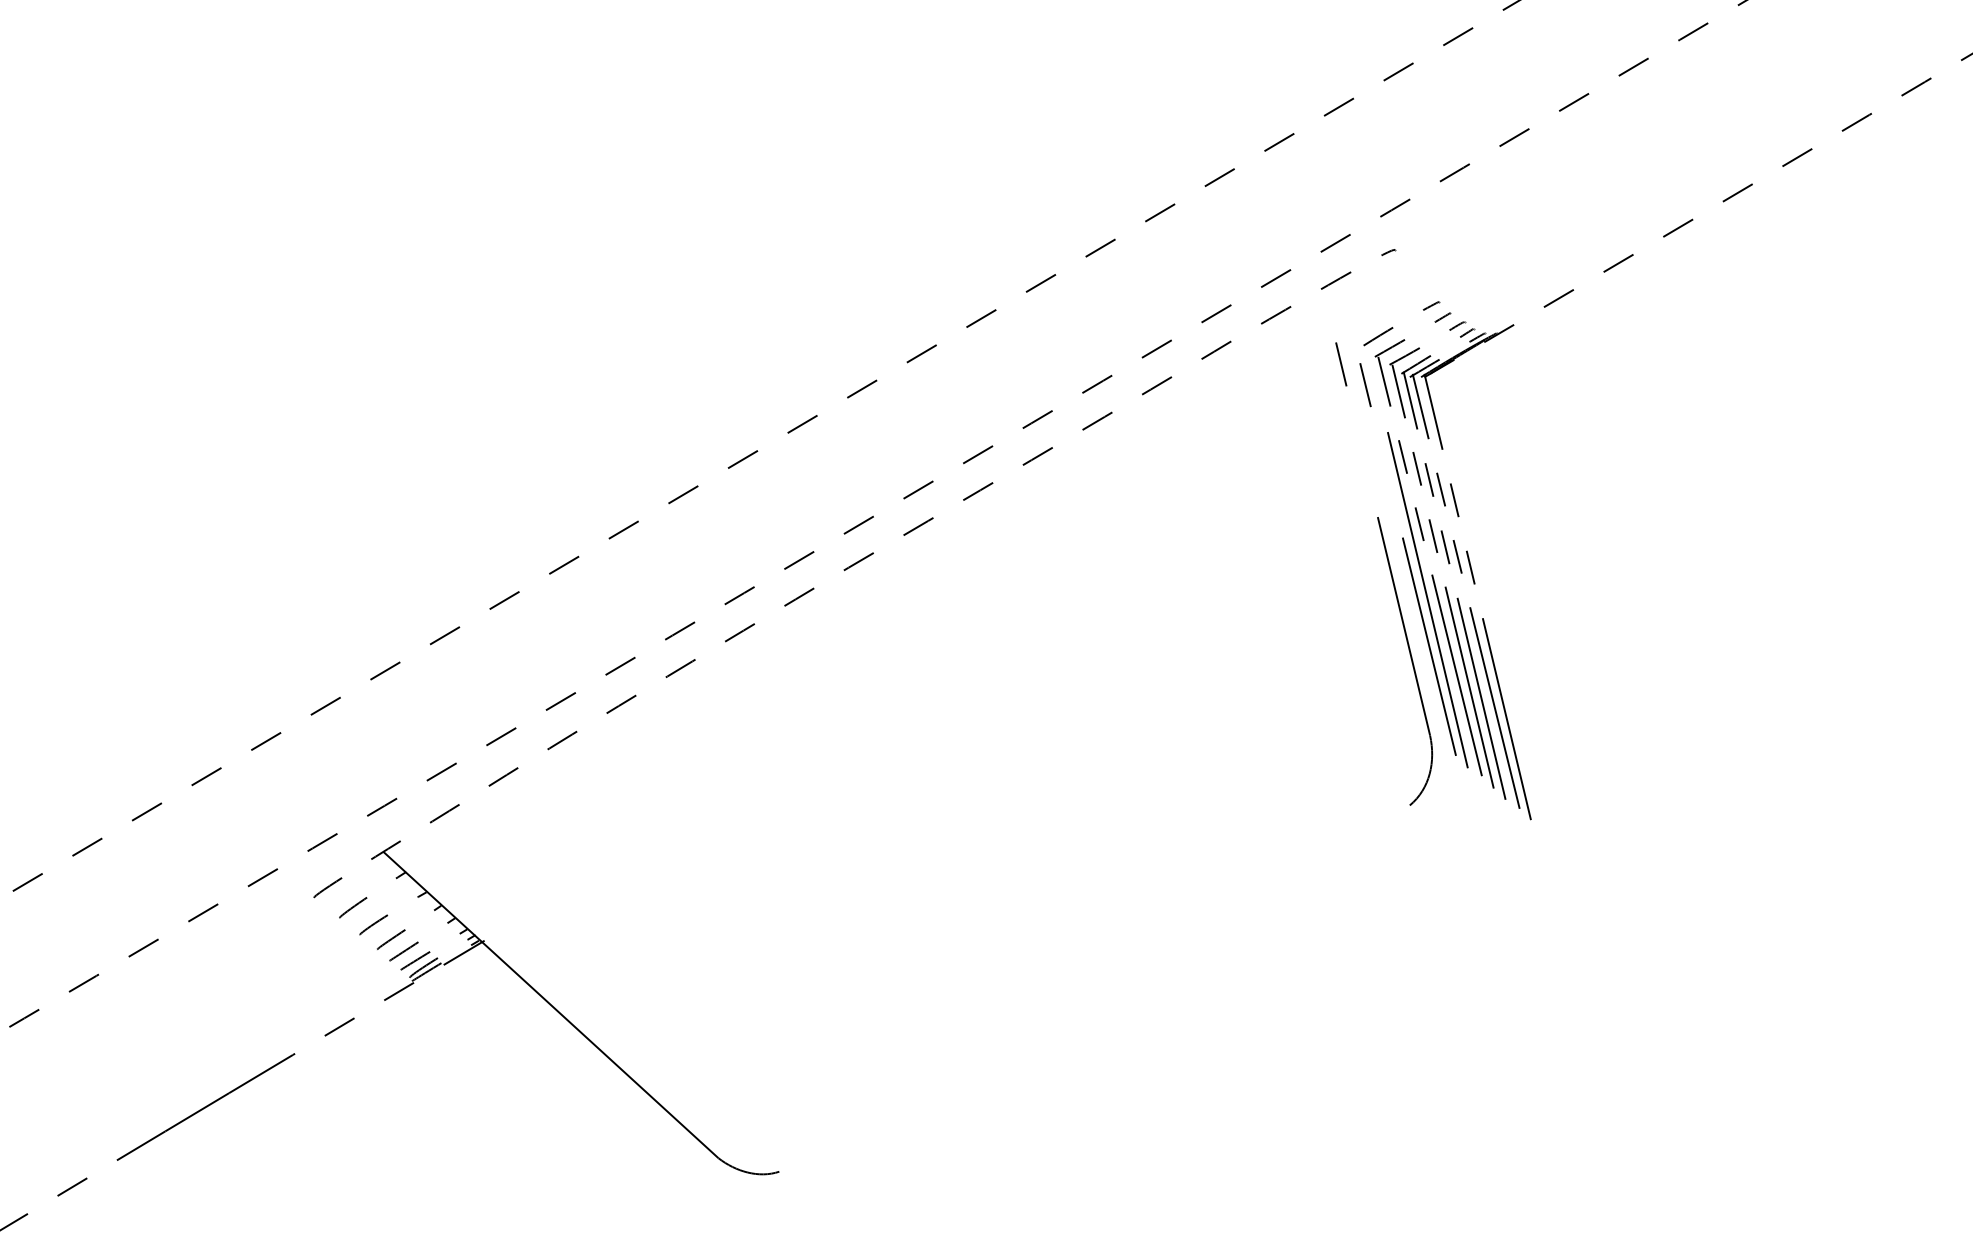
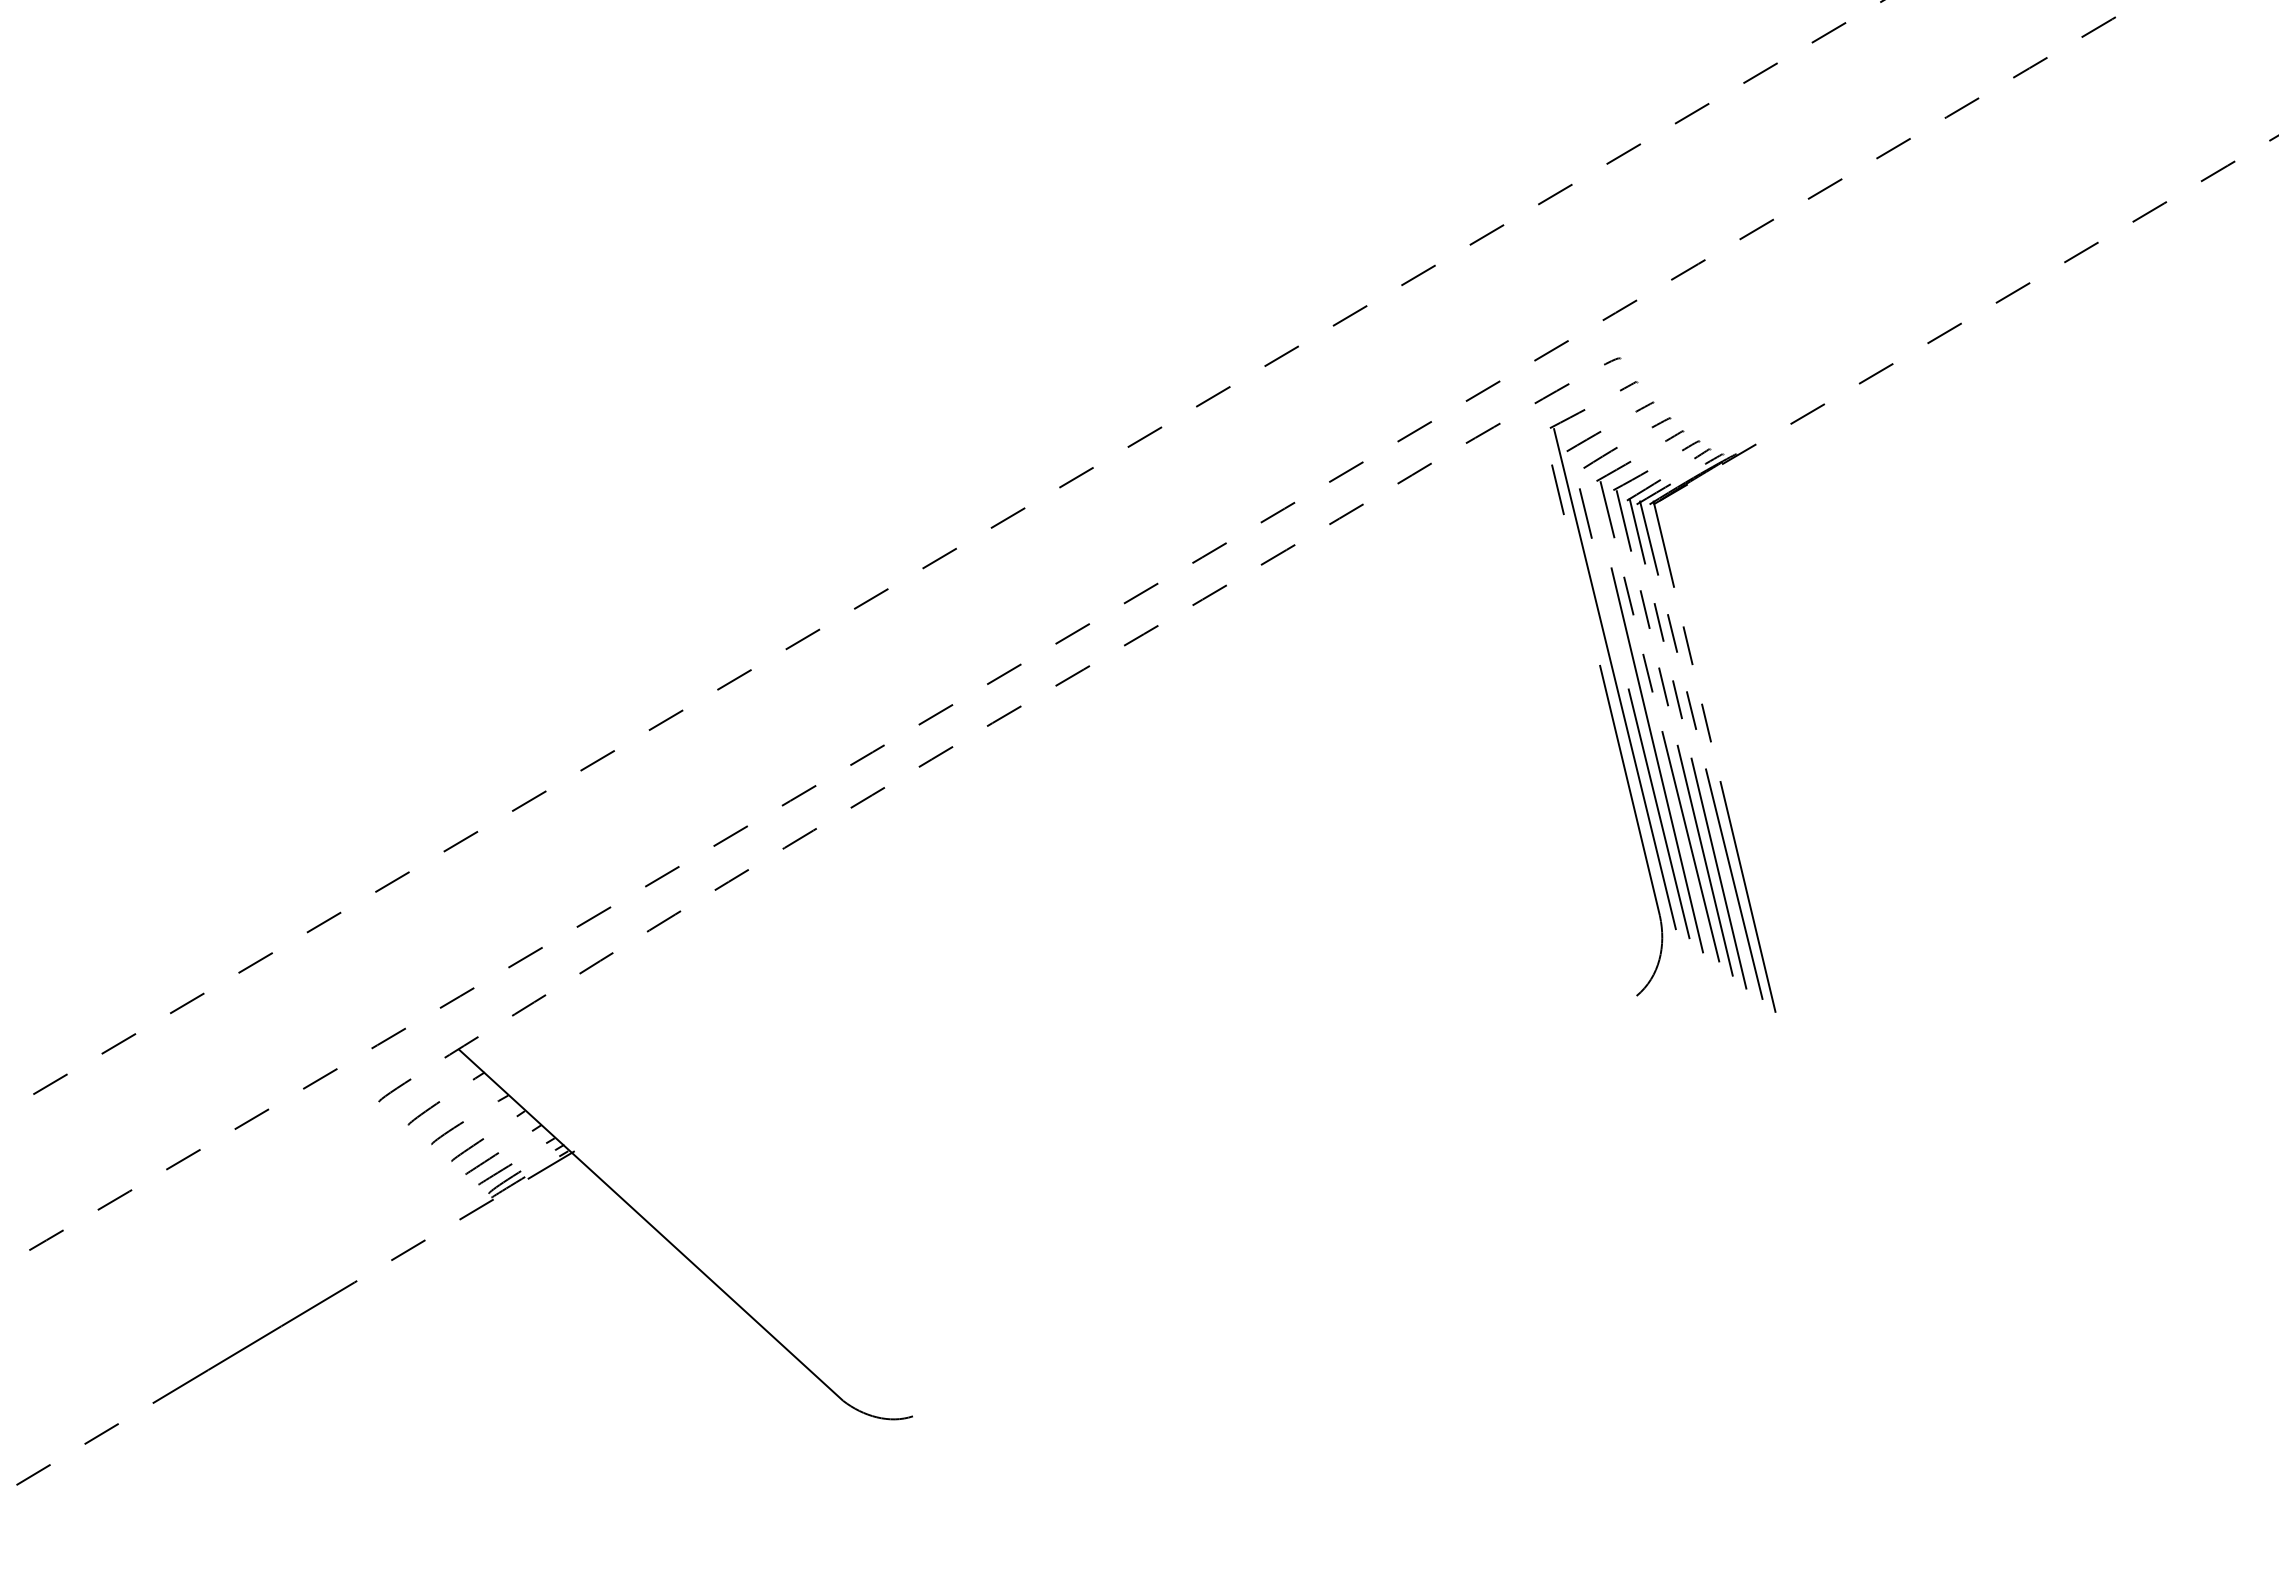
part: (1388, 508) -> (1612, 655), added

